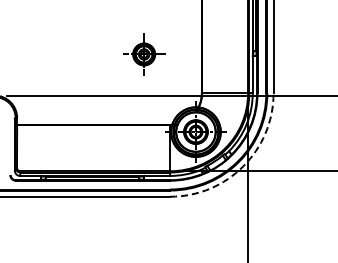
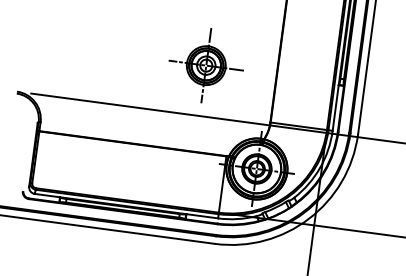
part: (143, 54) -> (205, 65), size x1.43
arc: (243, 166) -> (309, 218), dashed -> solid

